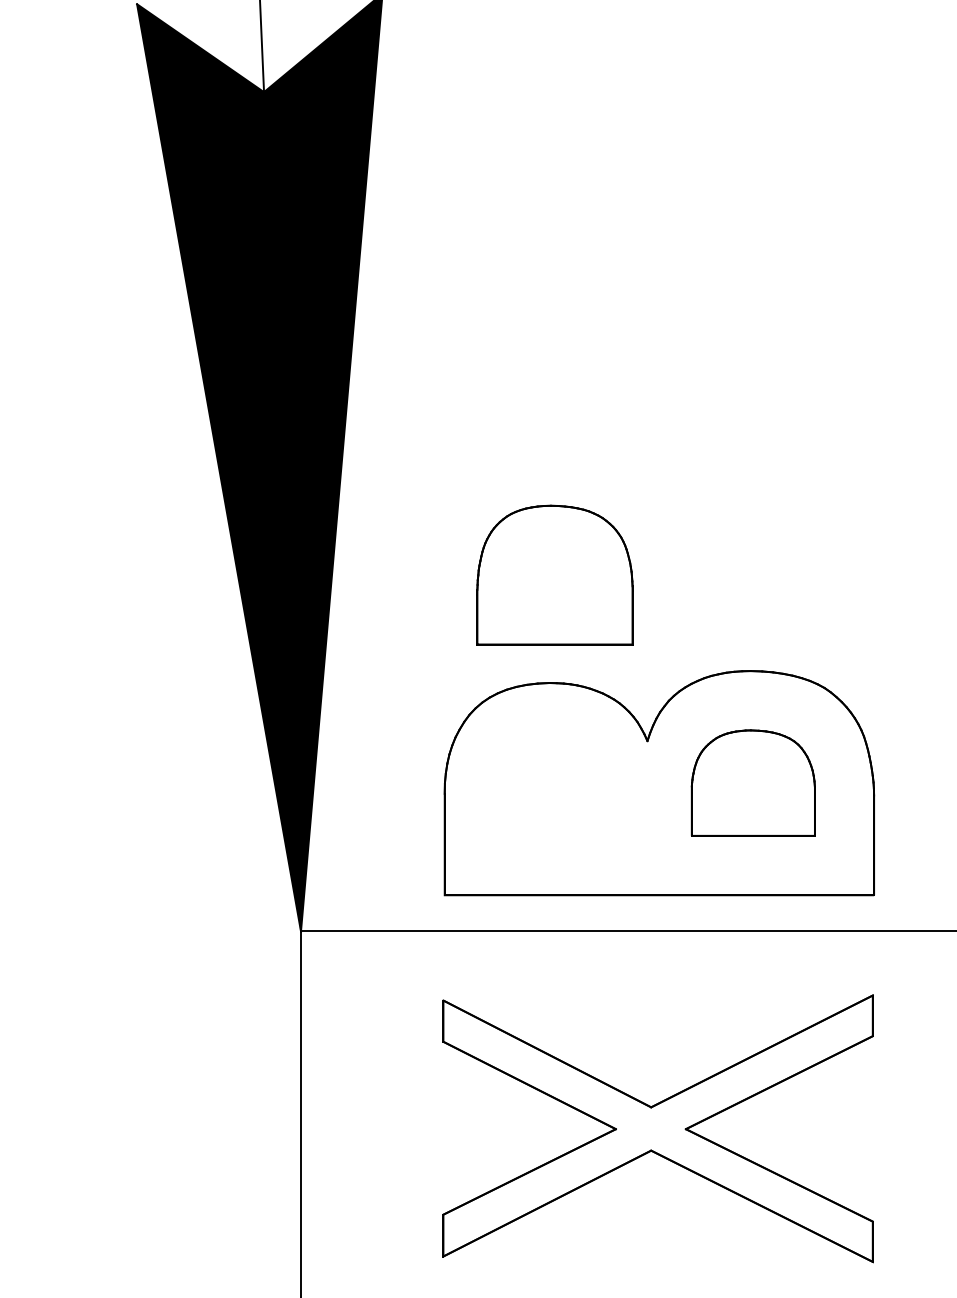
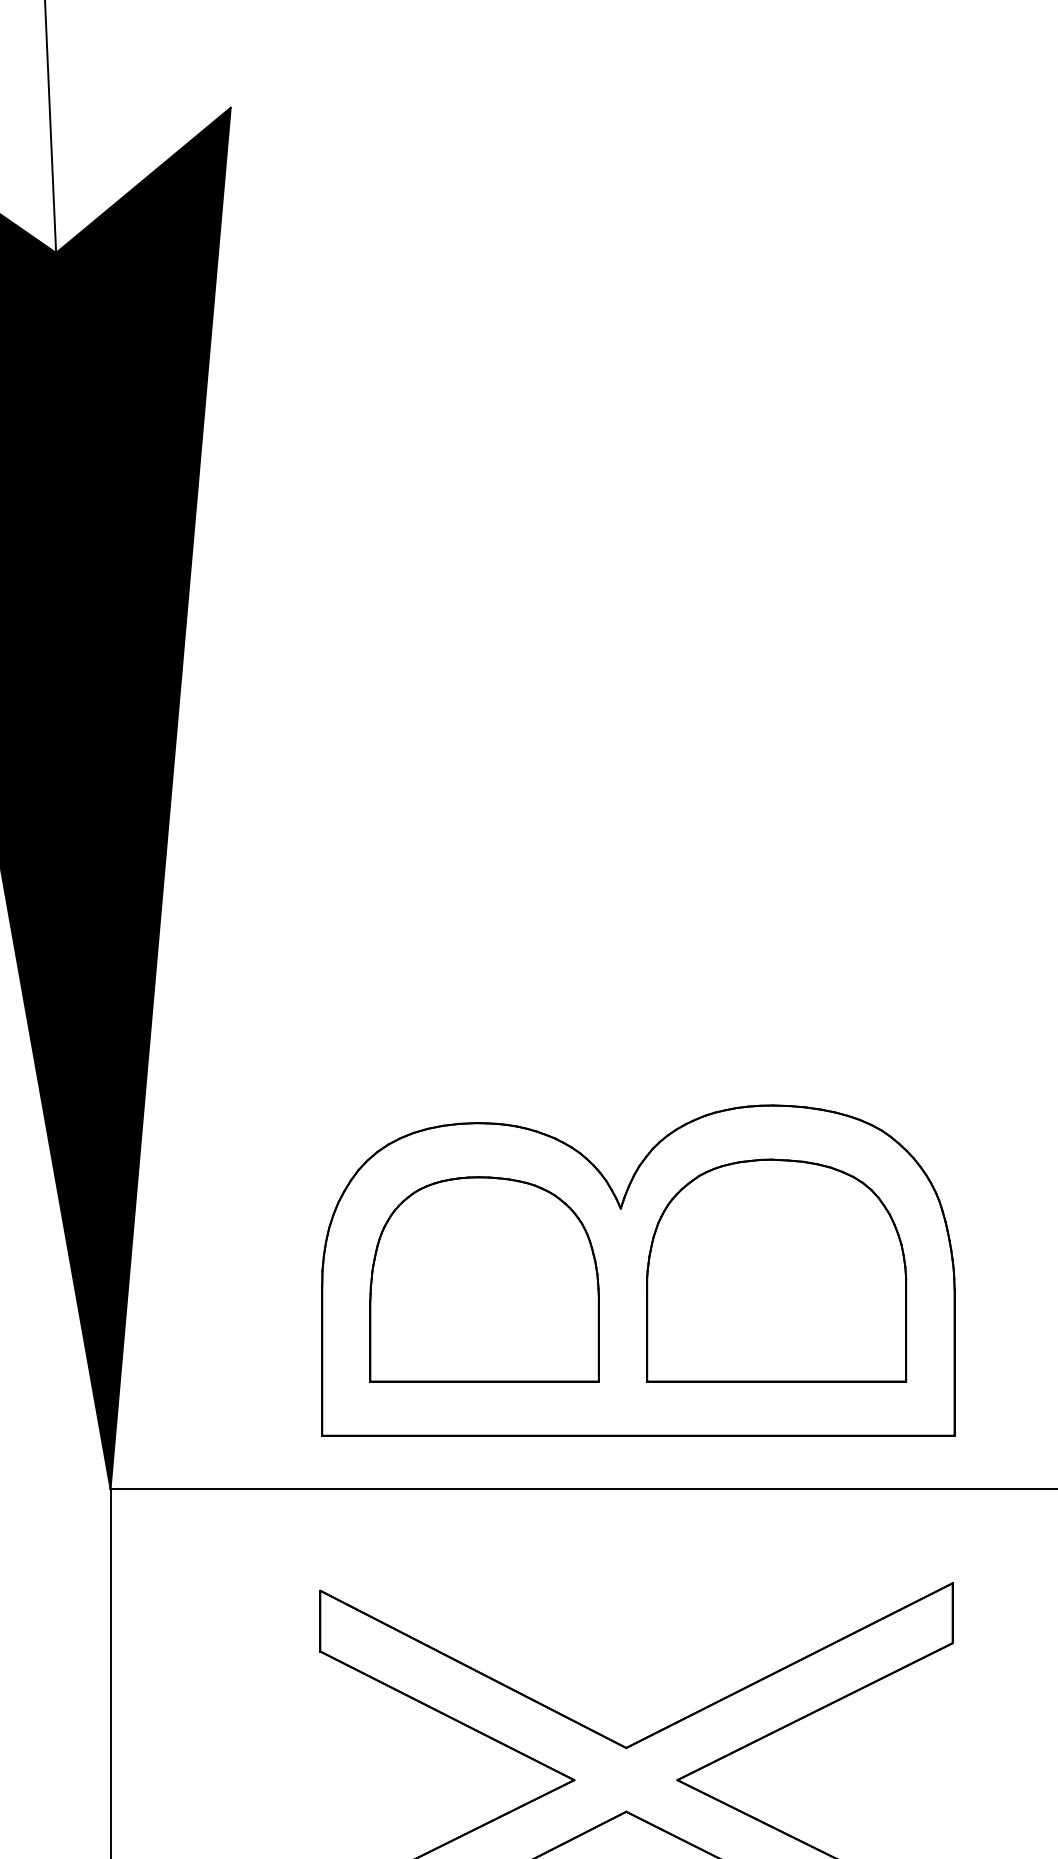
part: (554, 574) -> (483, 1278), moved
part: (753, 782) -> (776, 1269), size x1.43

